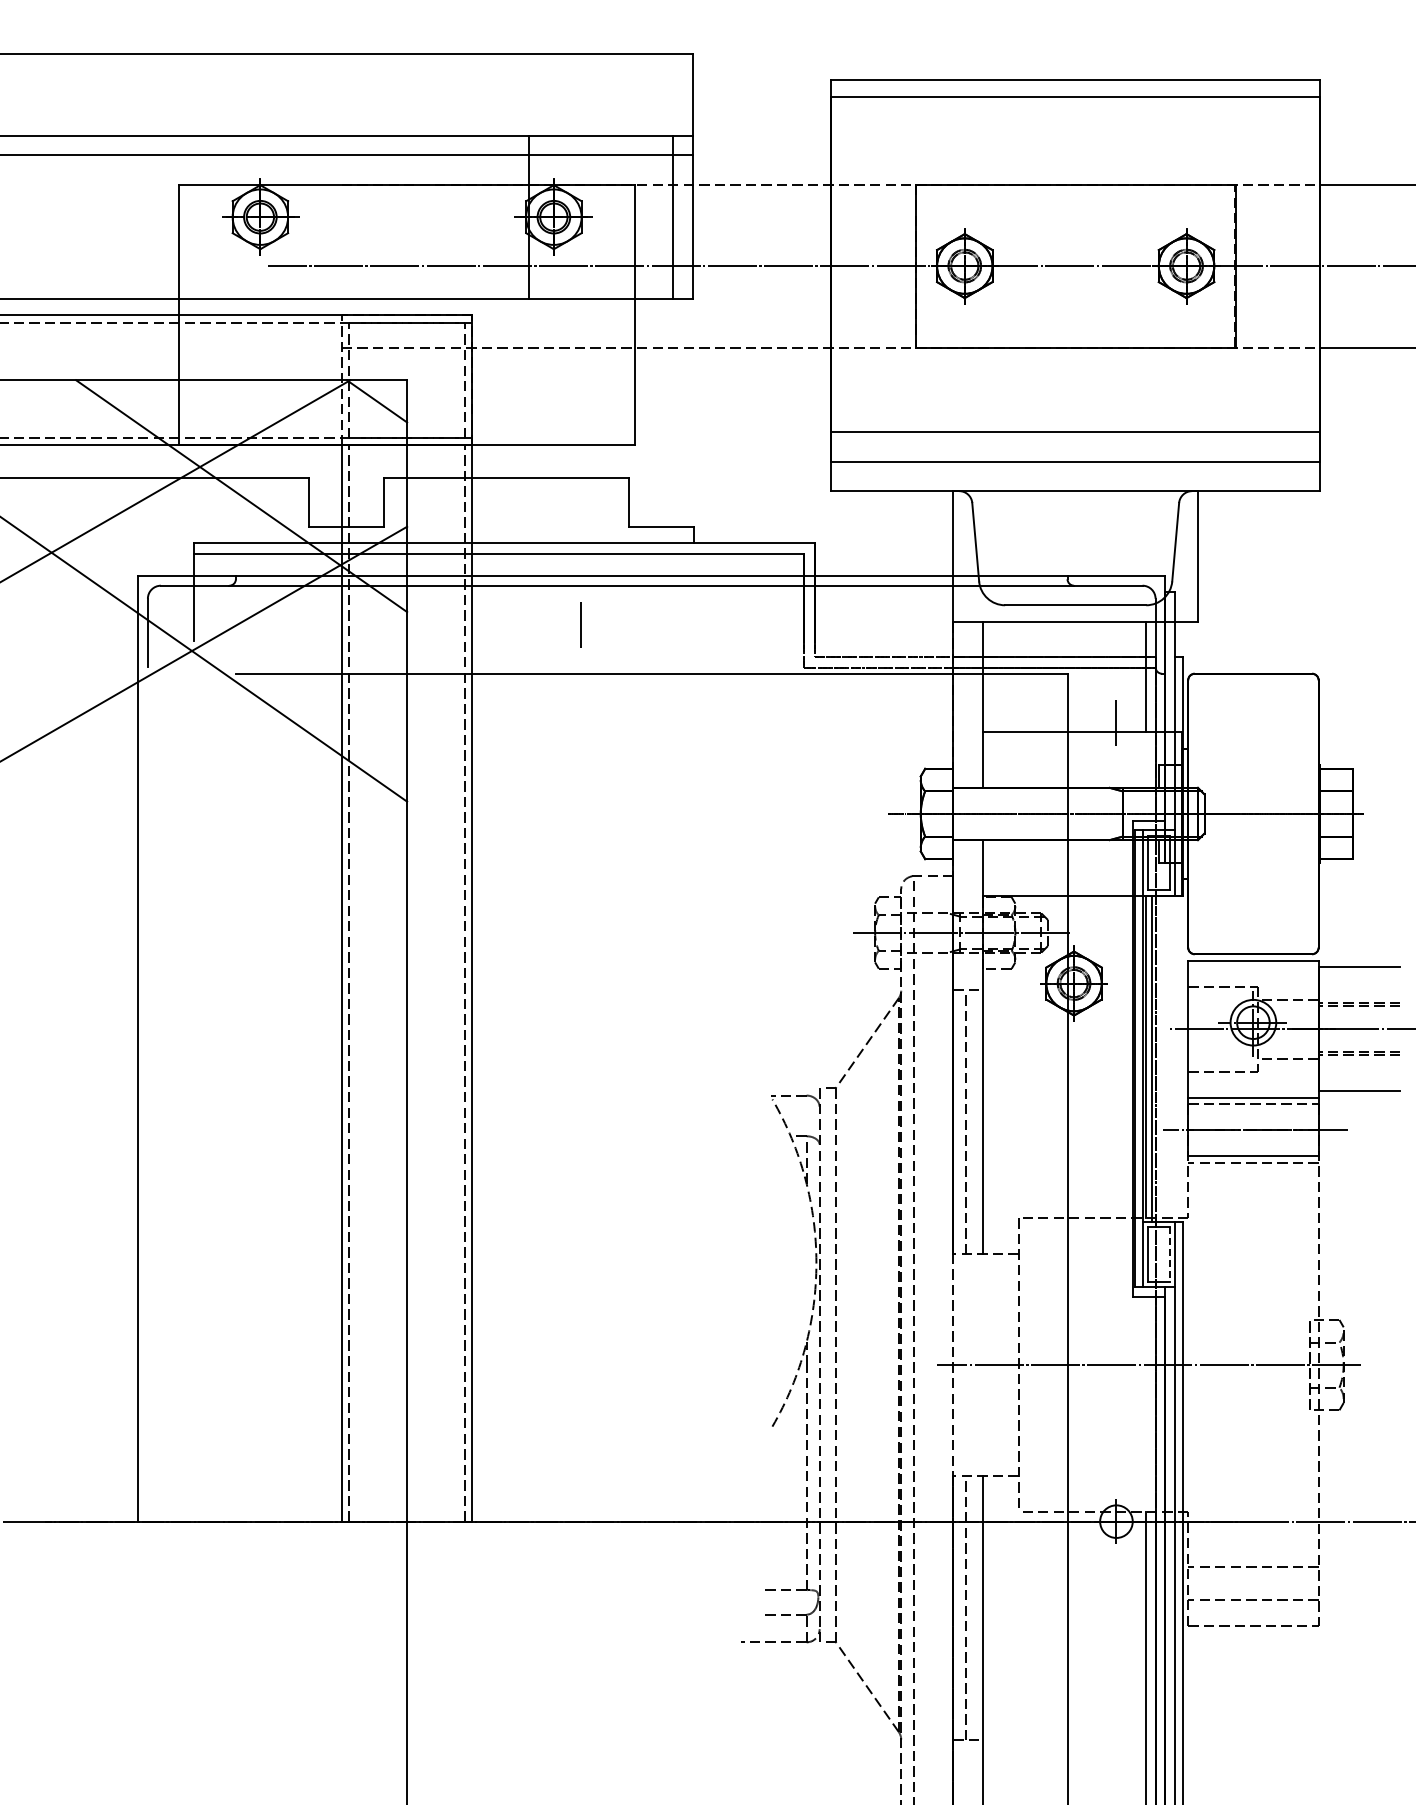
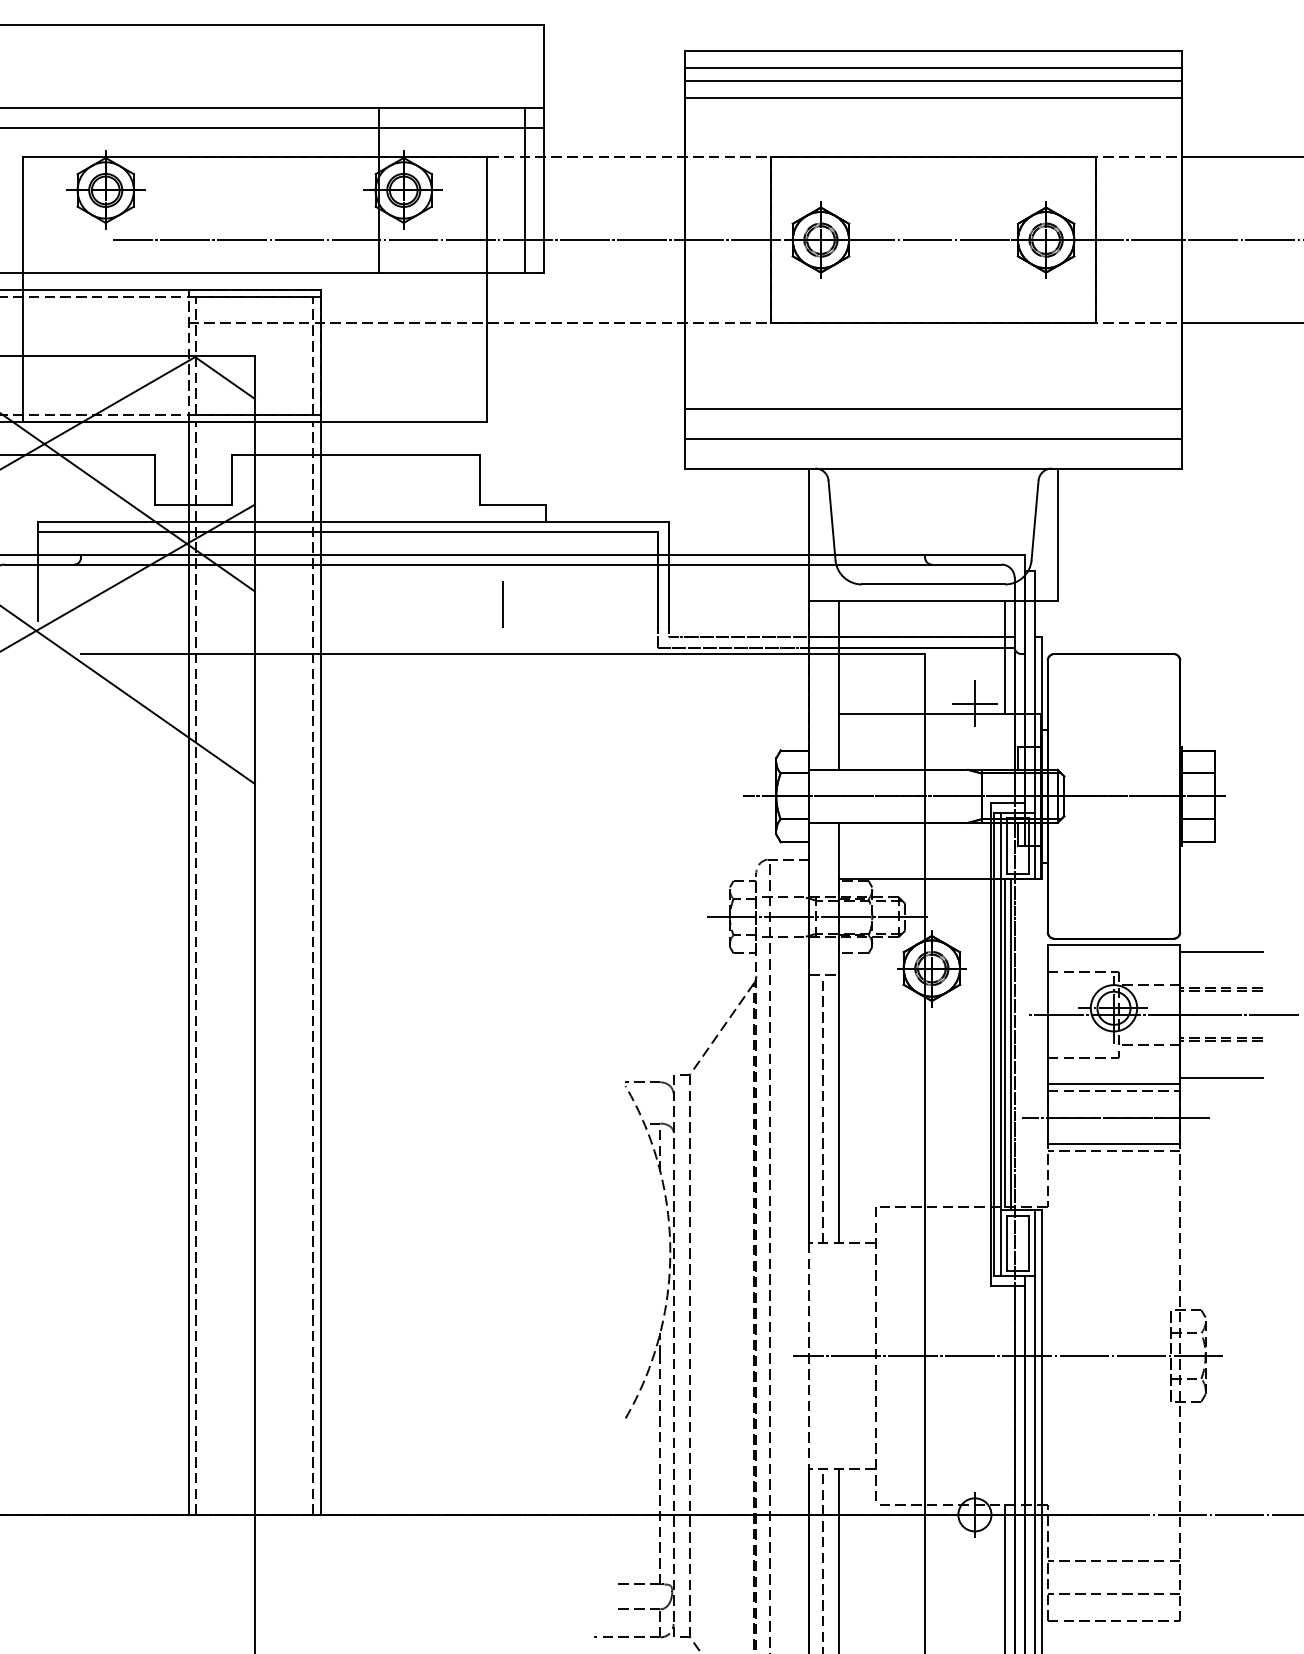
line: (1075, 109) -> (933, 81), added
line: (1075, 125) -> (933, 97), added
line: (580, 624) -> (502, 603), moved
line: (1116, 722) -> (974, 703), added
line: (1169, 1254) -> (1028, 1243), dashed -> solid

